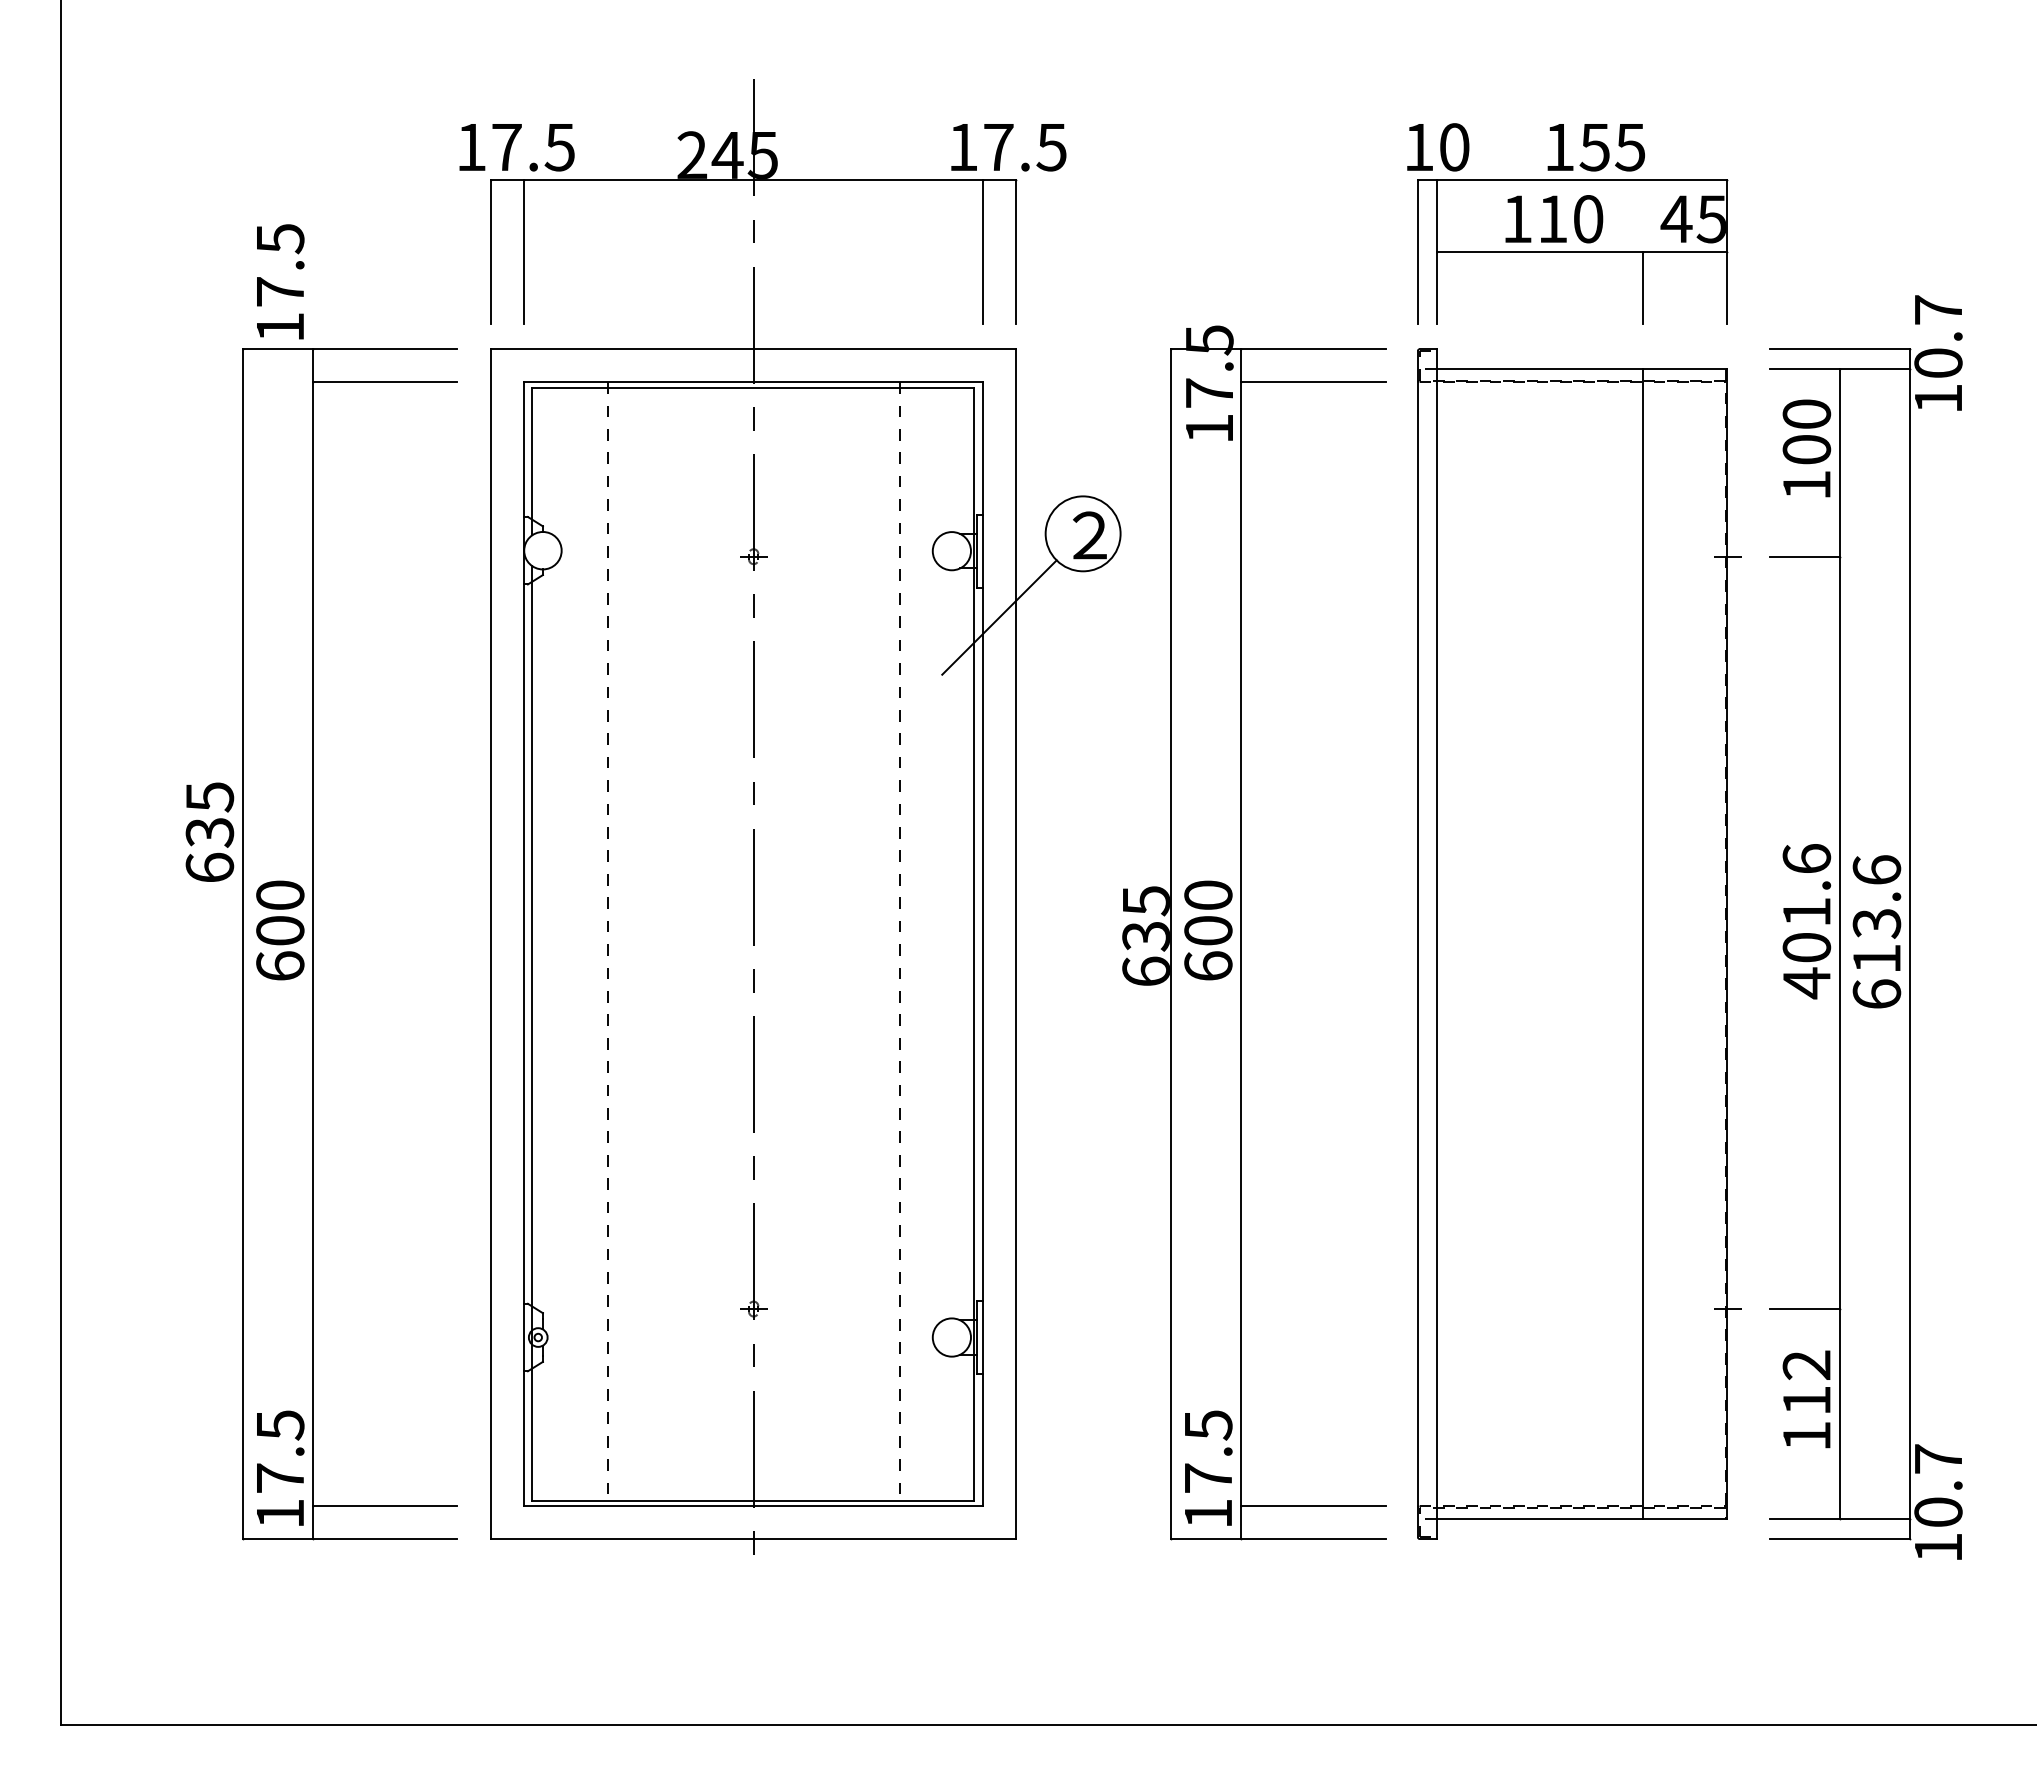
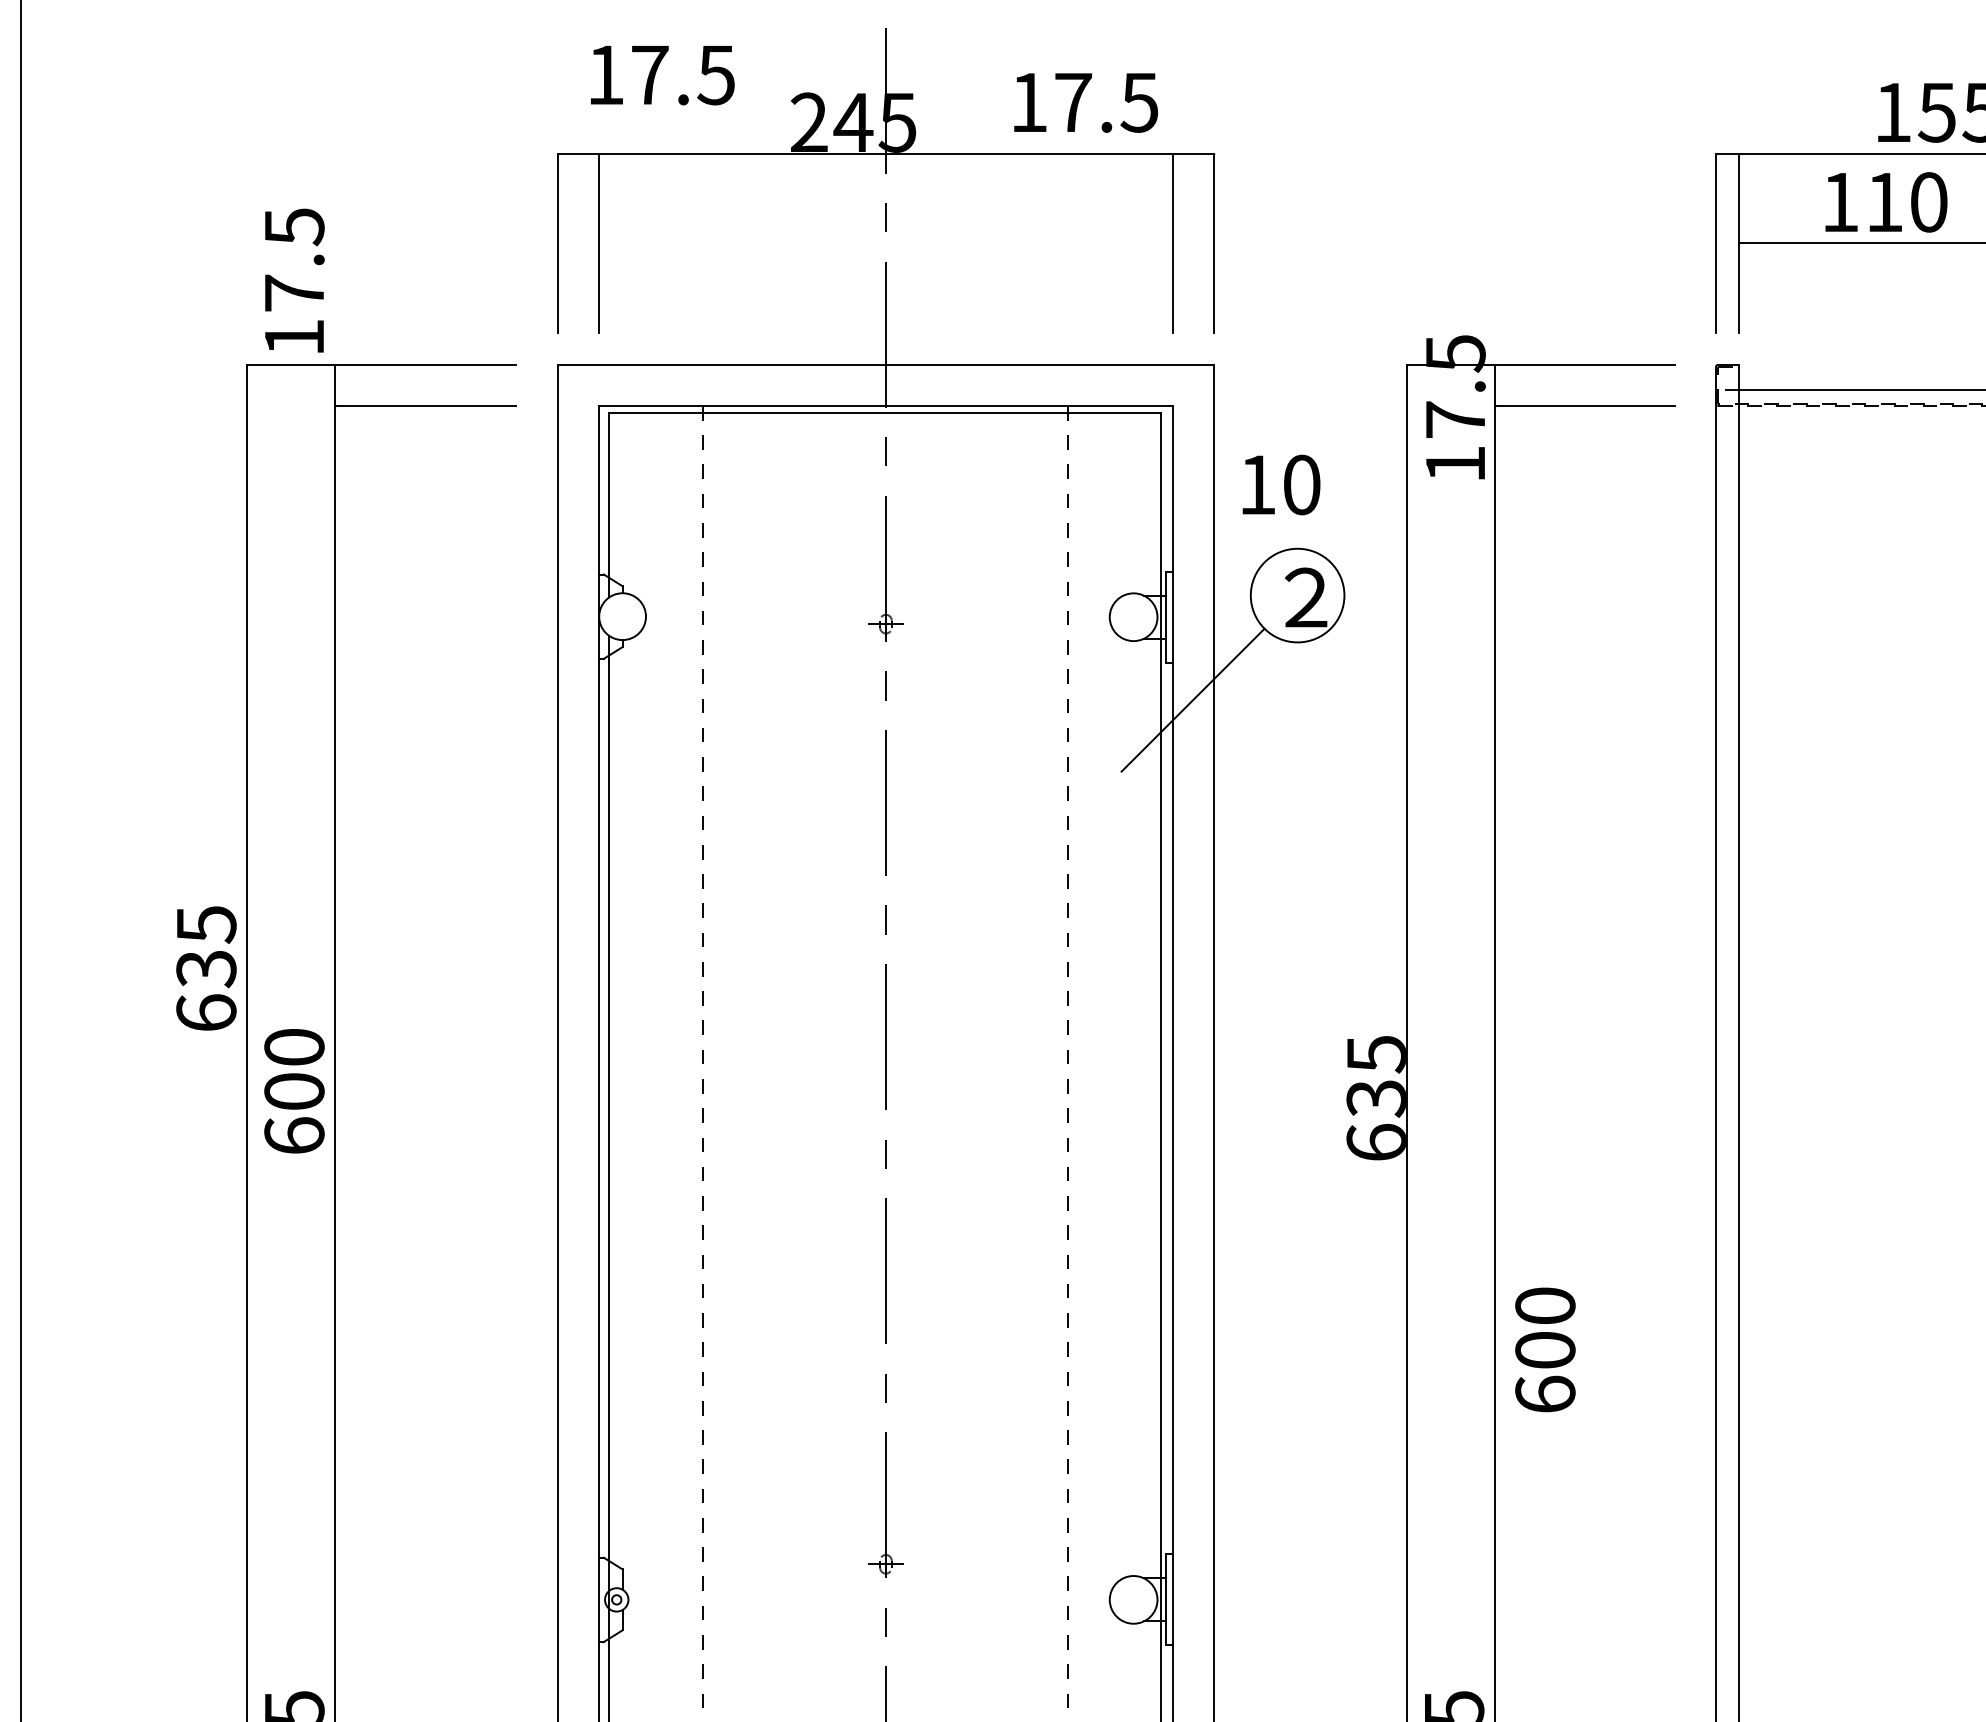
text: (516, 147) -> (662, 75), moved
text: (1008, 147) -> (1085, 102), moved
text: (1438, 147) -> (1281, 485), moved
text: (1208, 930) -> (1545, 1349), moved

